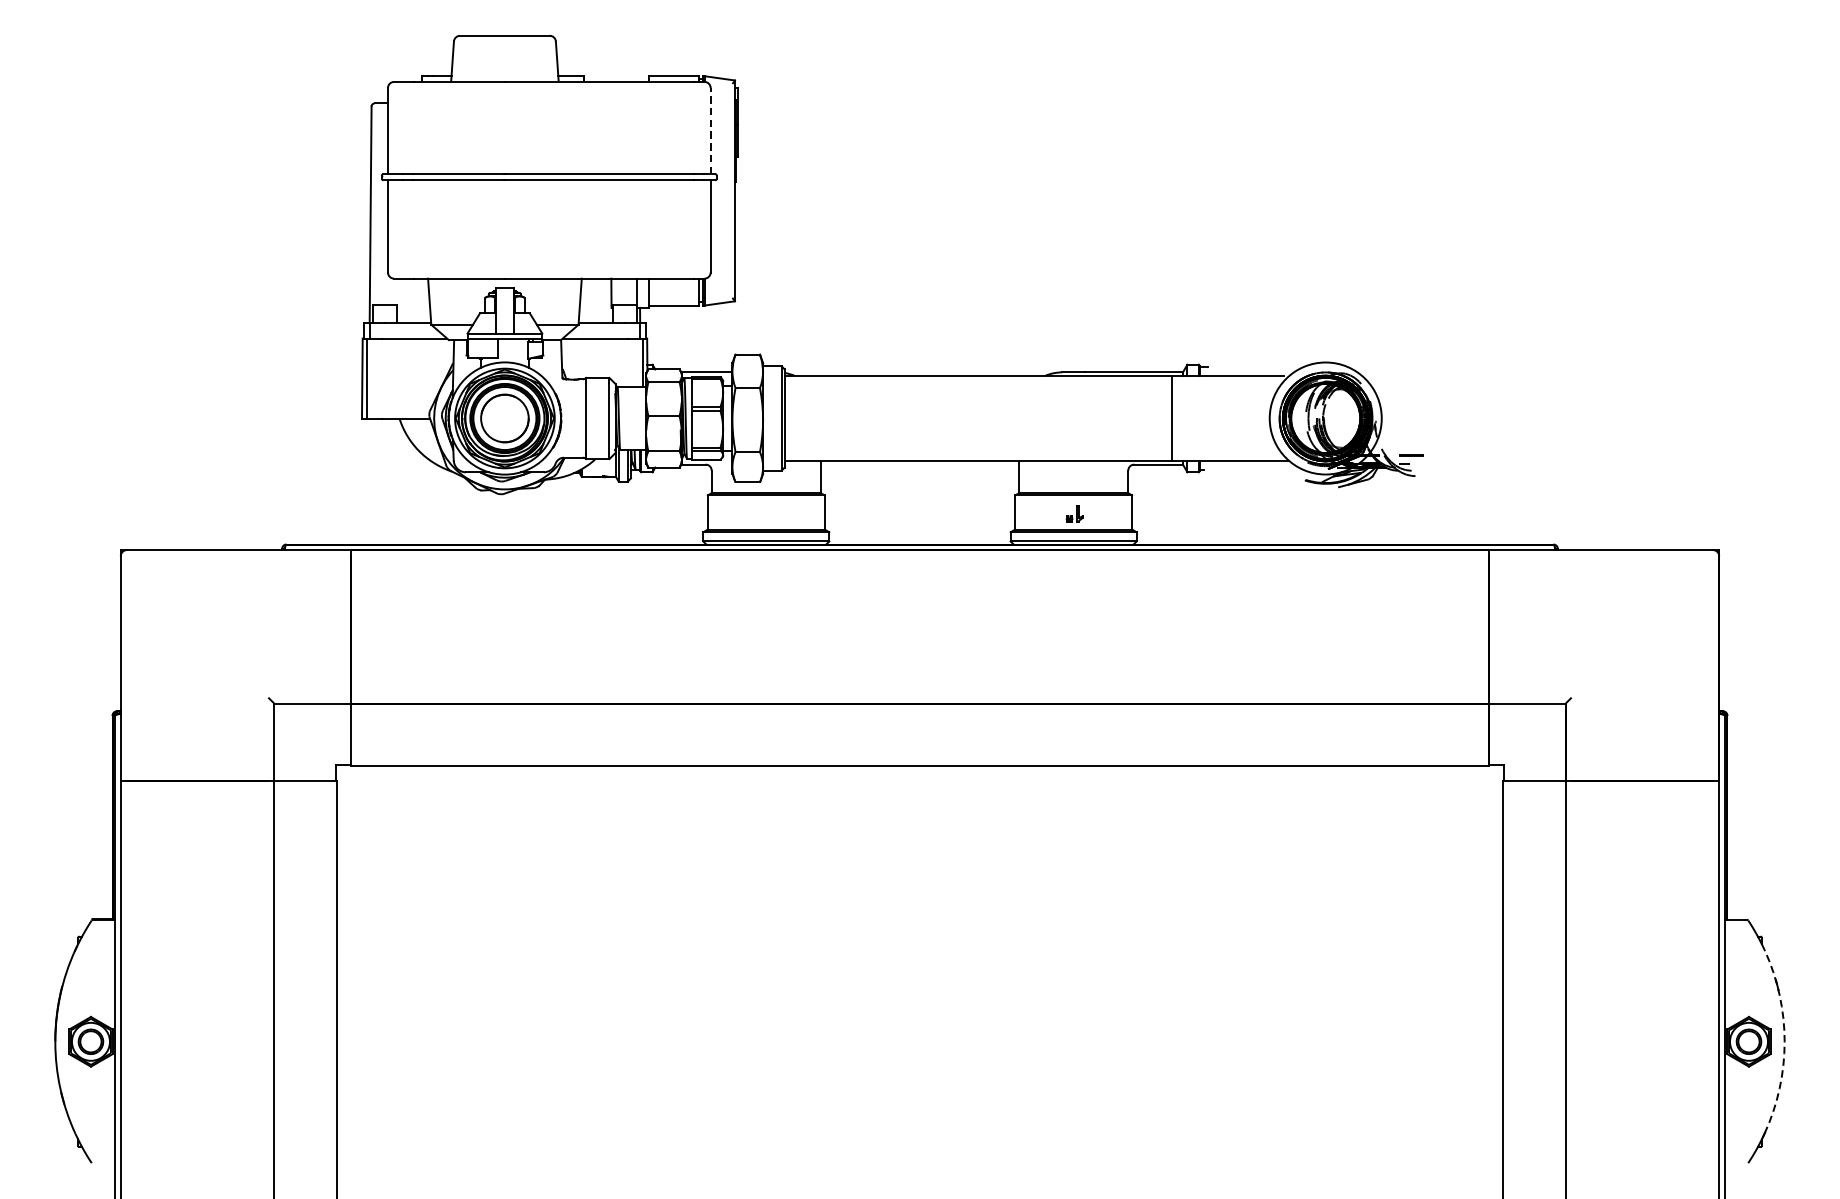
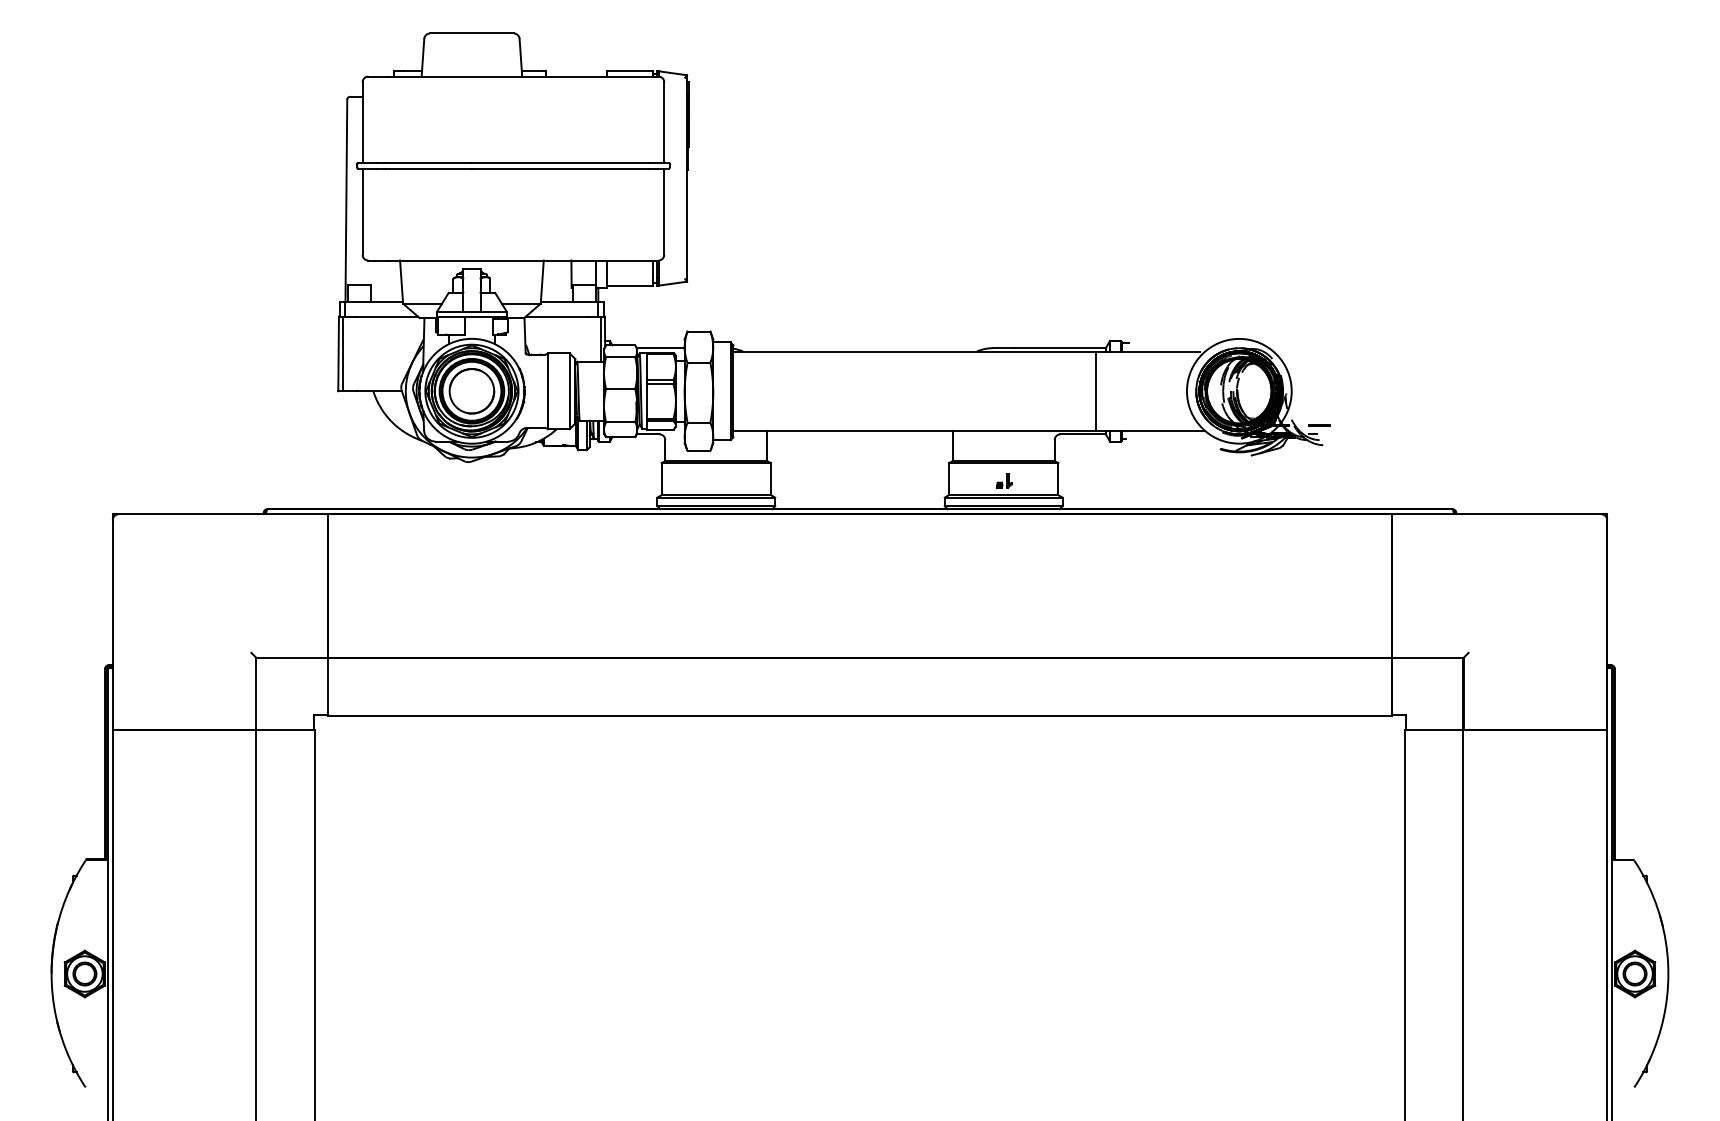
line: (710, 131) -> (664, 122), dashed -> solid
arc: (1784, 1042) -> (1668, 974), dashed -> solid

